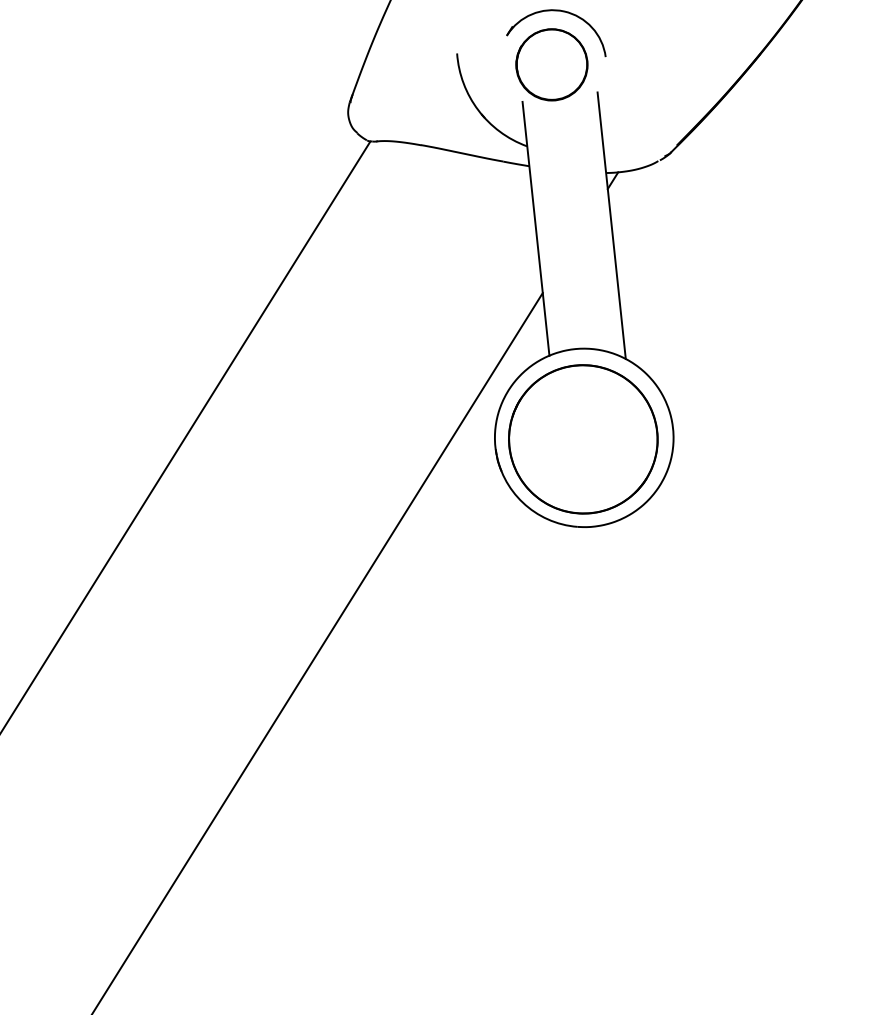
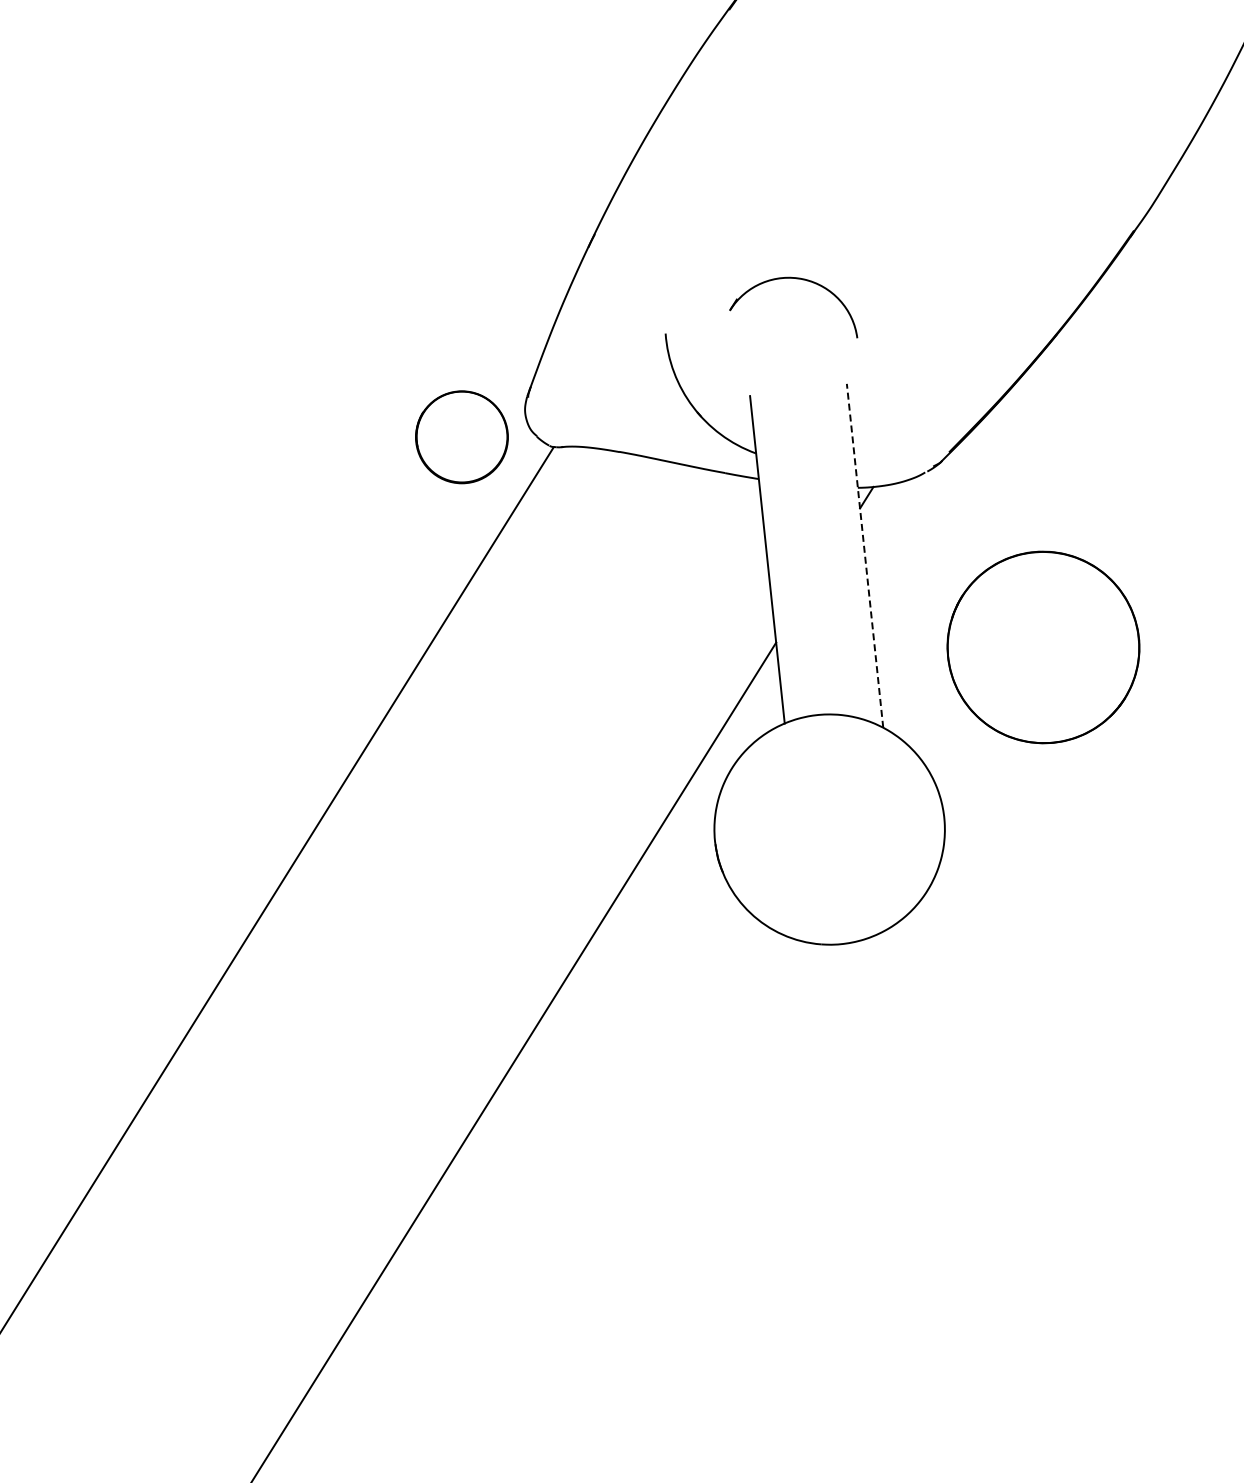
part: (551, 65) -> (461, 437), moved
line: (612, 225) -> (865, 555), solid -> dashed
part: (583, 439) -> (1043, 647), moved

